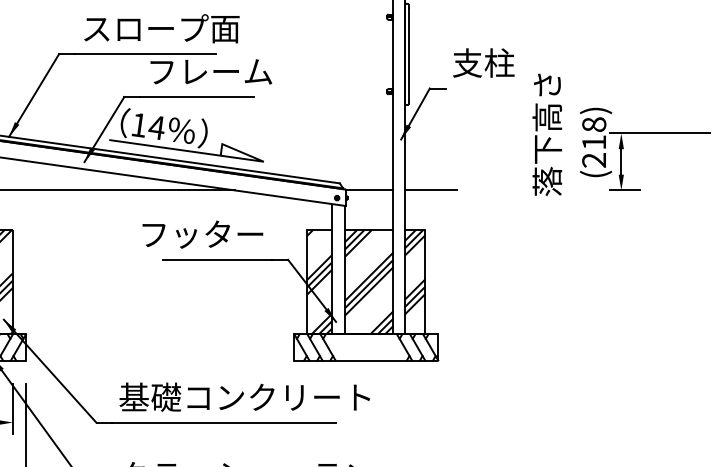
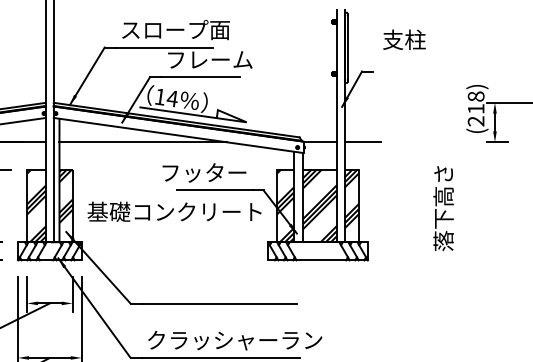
text: (483, 62) -> (404, 39), moved
text: (547, 134) -> (443, 208), moved
text: (244, 396) -> (174, 211), moved

